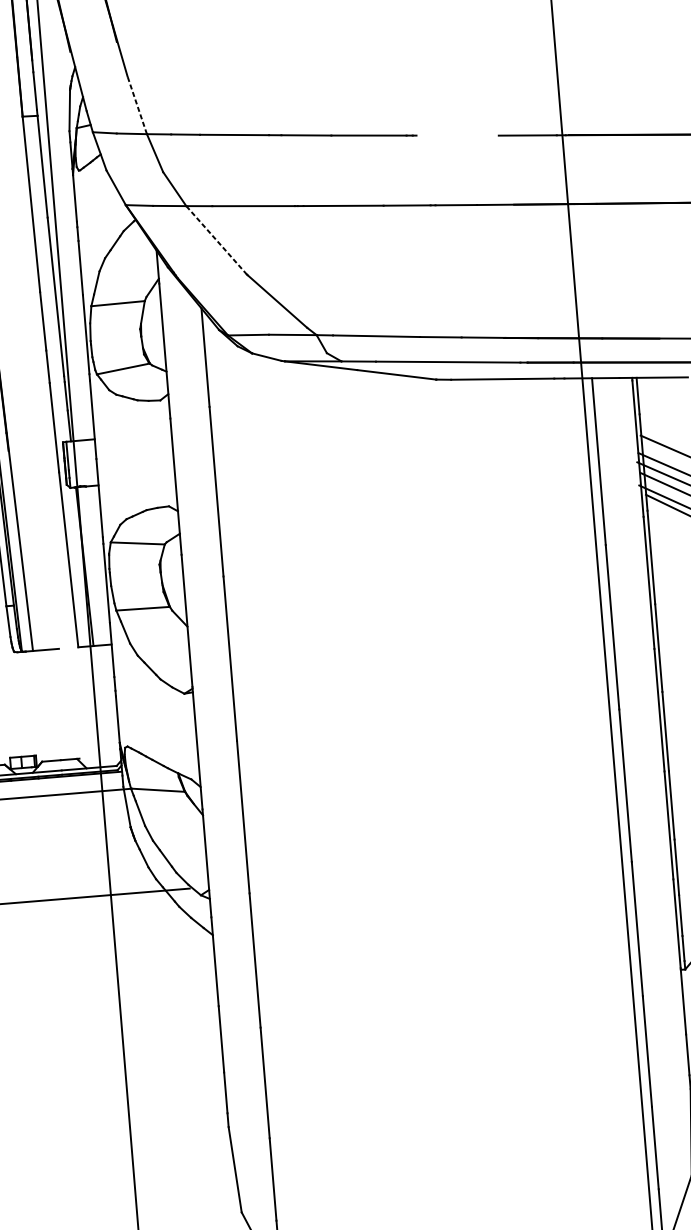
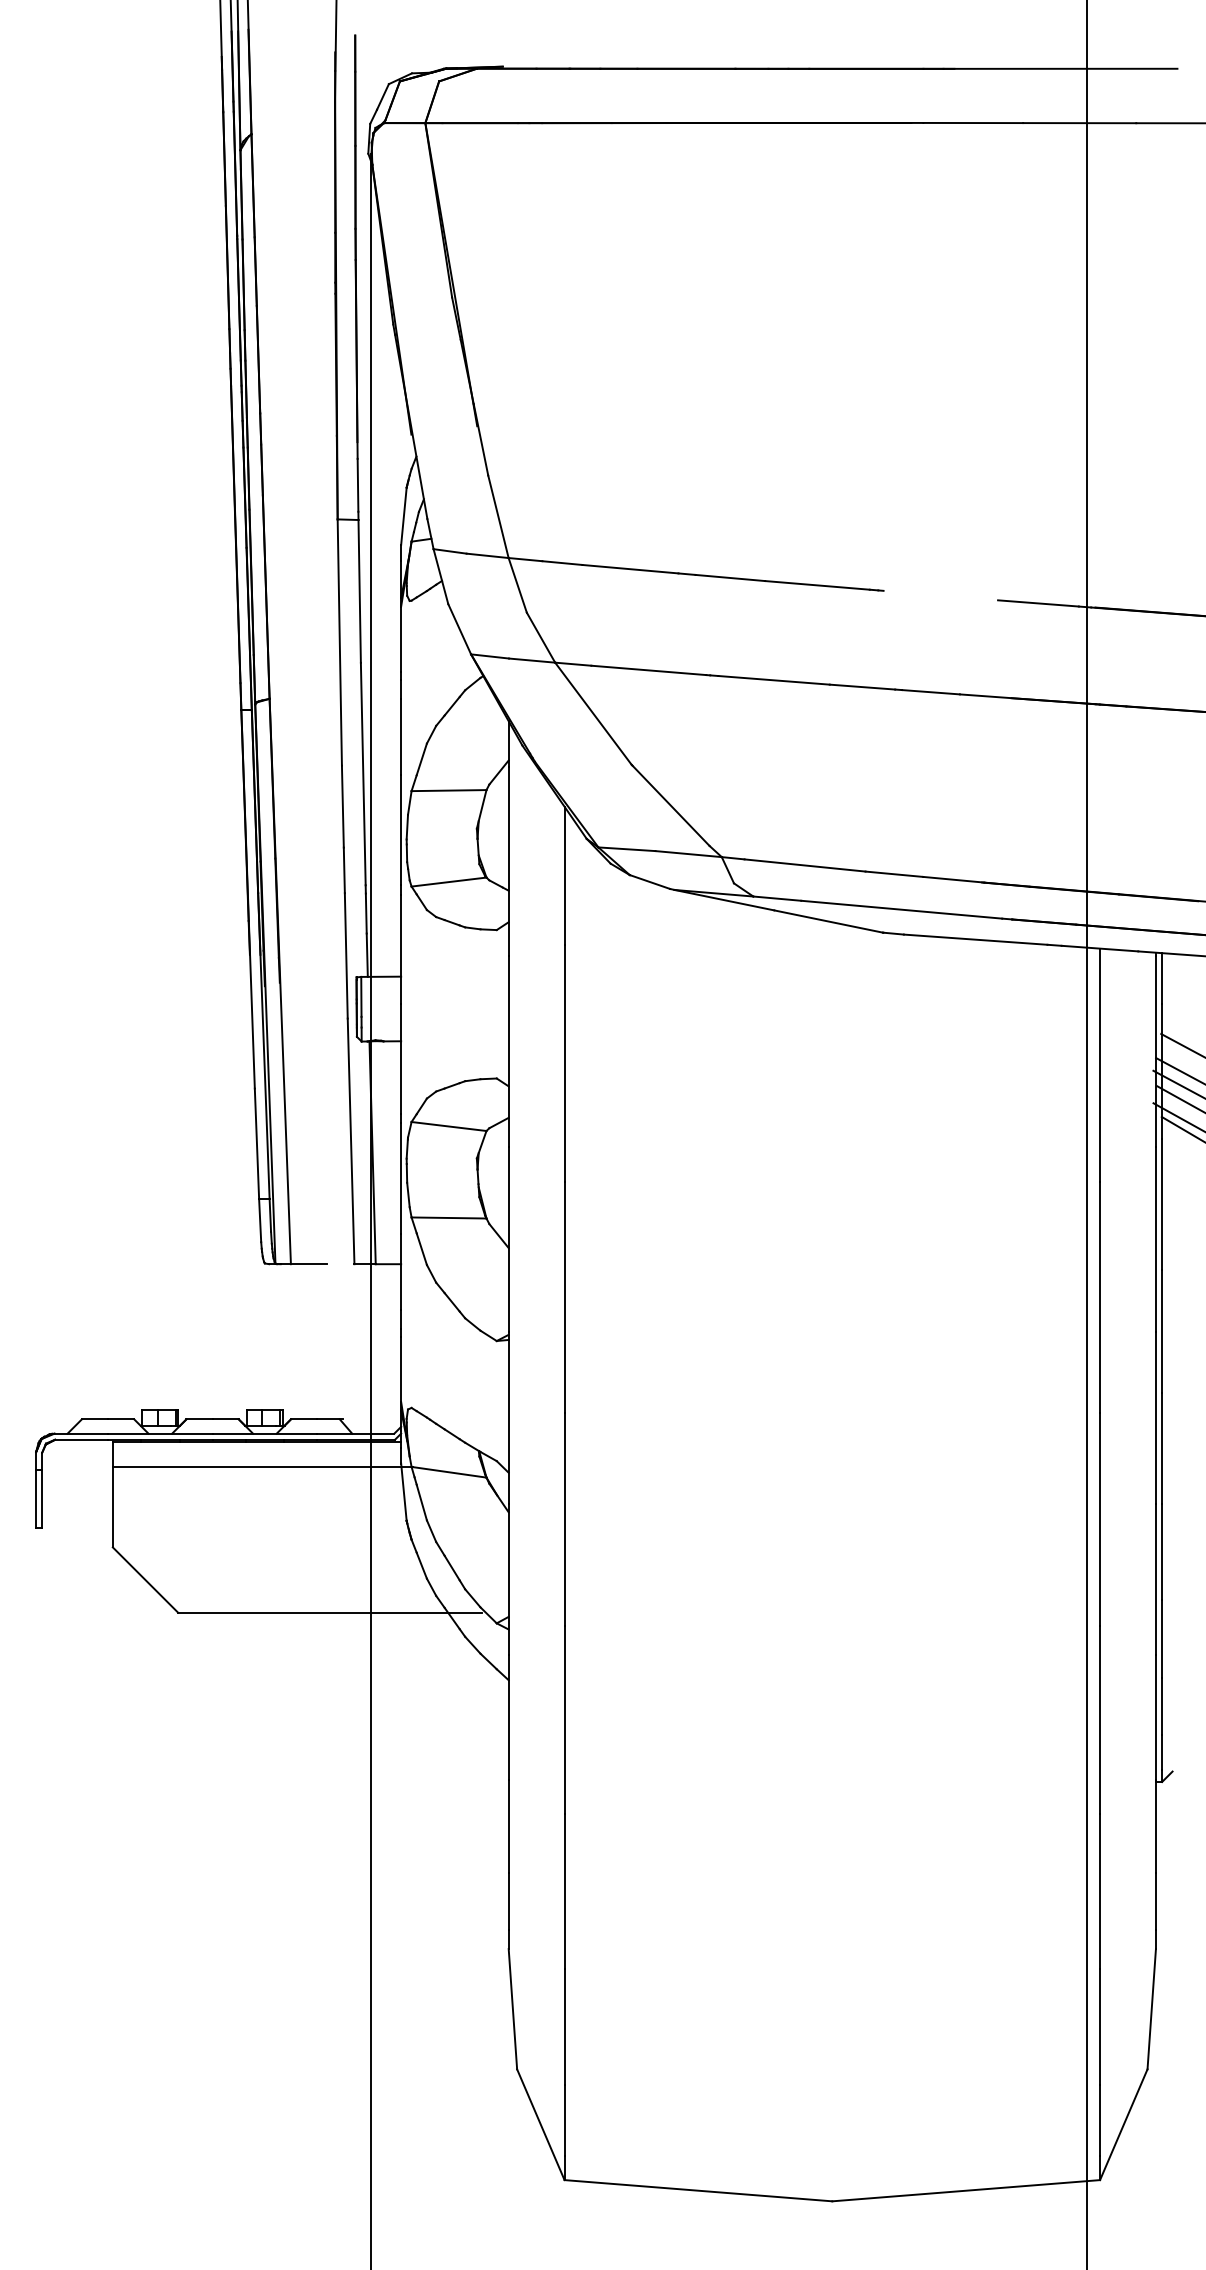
line: (137, 105) -> (498, 516), dashed -> solid
line: (216, 240) -> (593, 713), dashed -> solid

